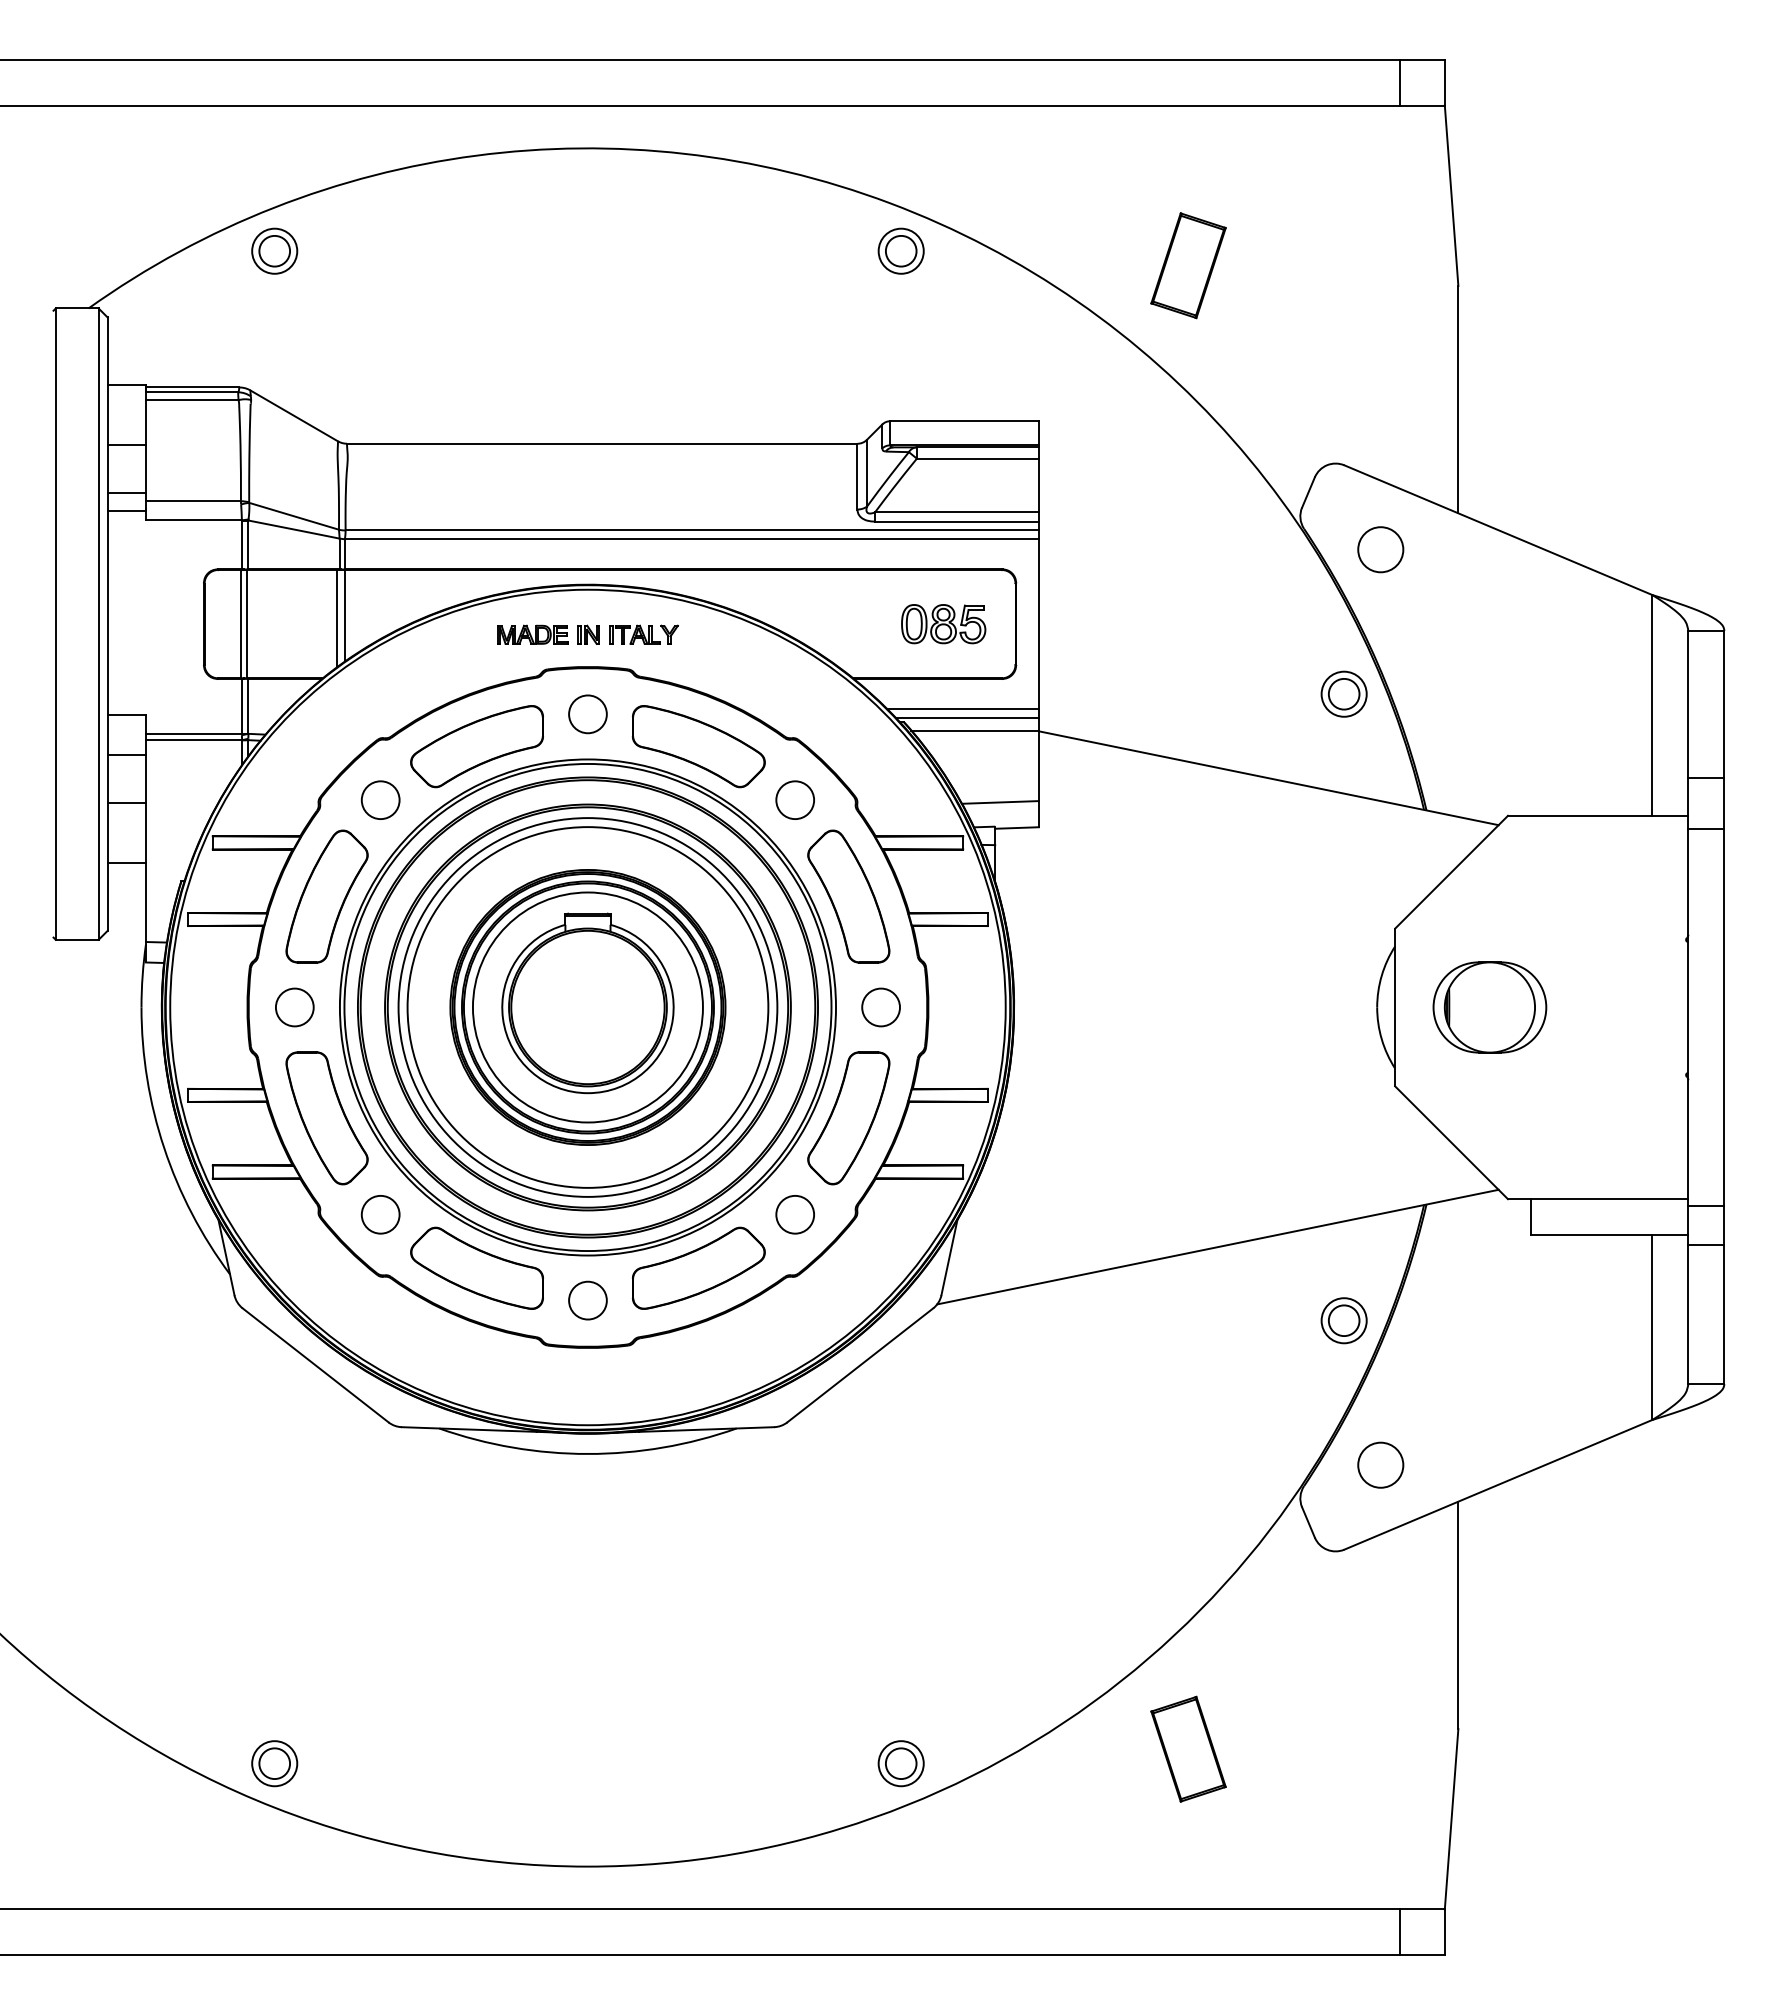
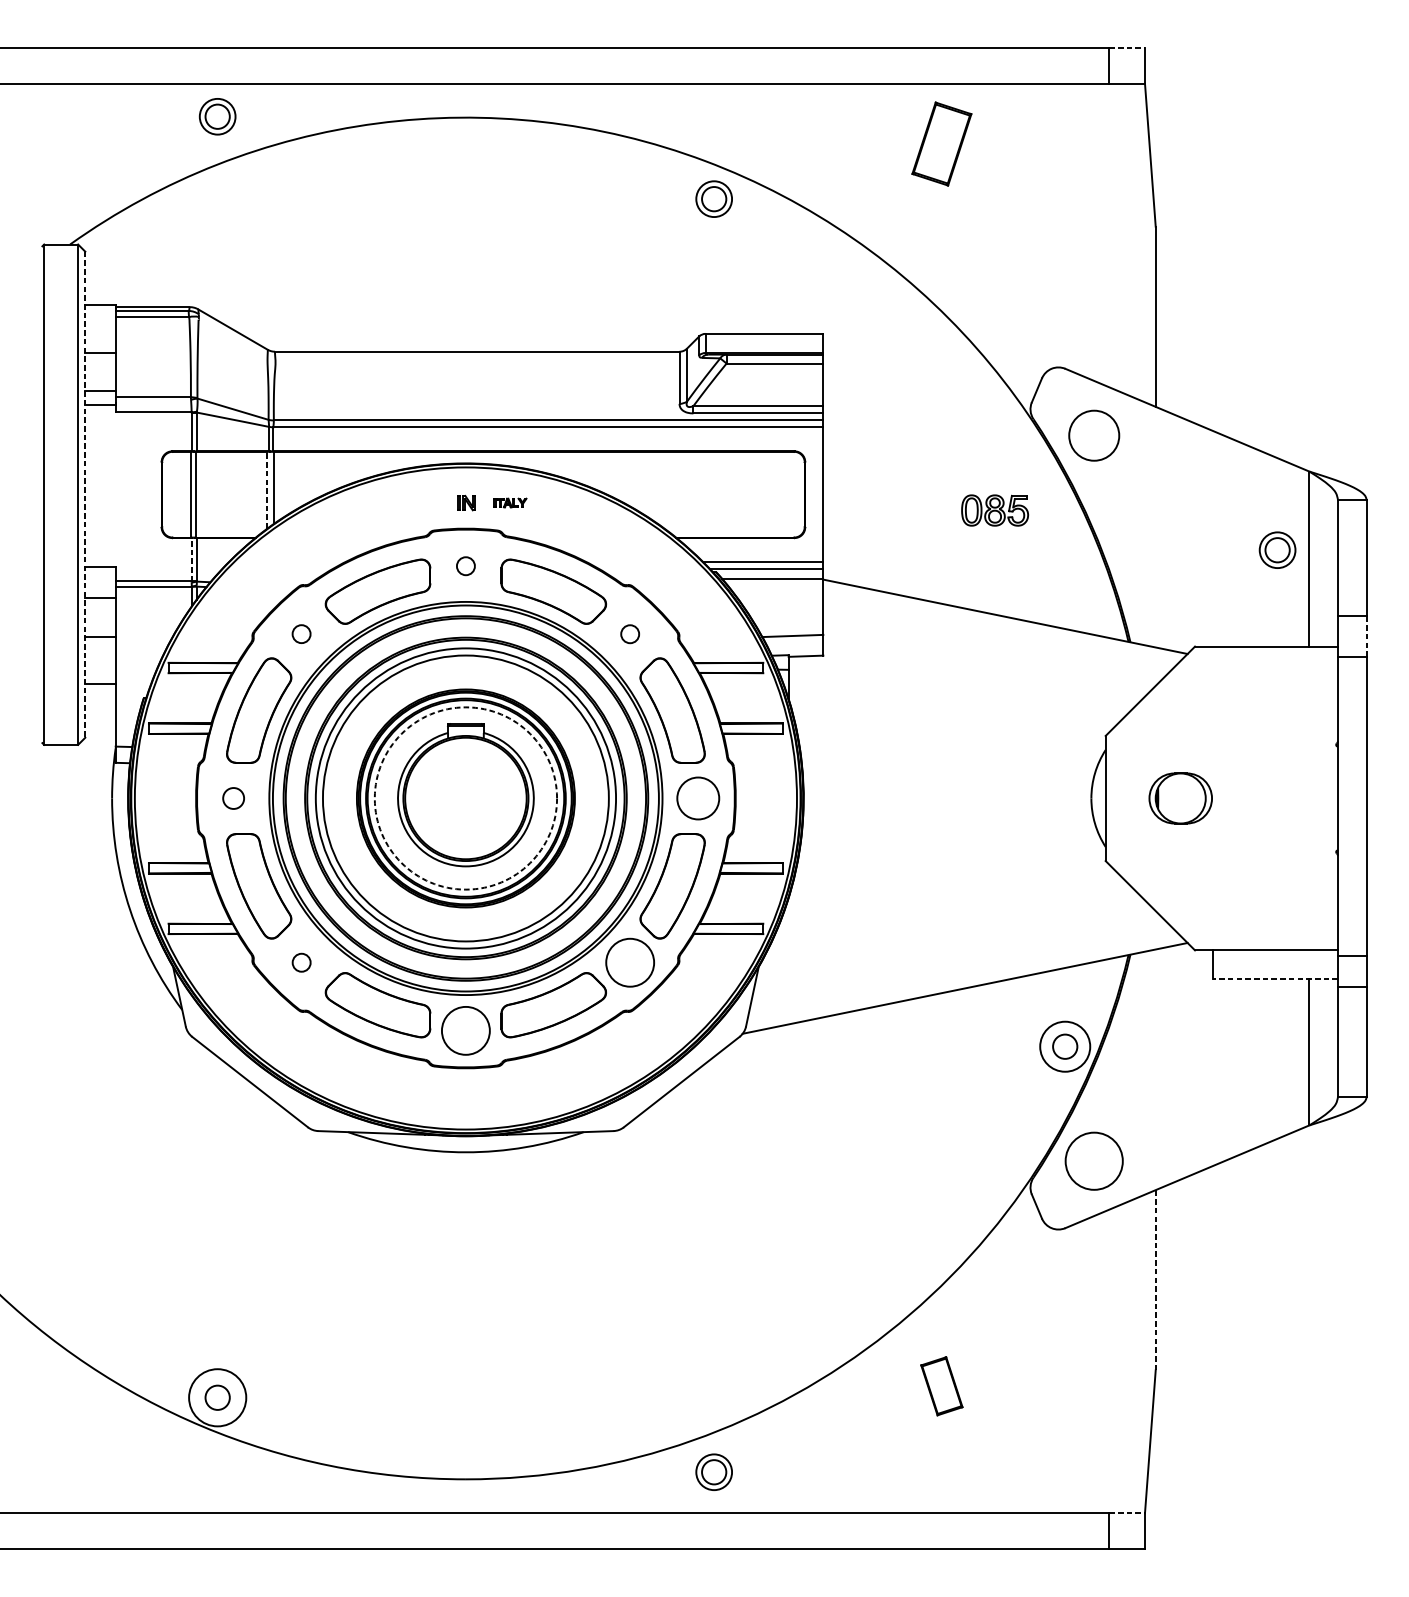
line: (1422, 60) -> (1127, 48), solid -> dashed
part: (274, 250) -> (217, 116), moved
part: (1188, 265) -> (941, 143), moved
circle: (1380, 549) -> (1094, 435), size x1.4
line: (337, 618) -> (267, 490), solid -> dashed
line: (107, 624) -> (85, 494), solid -> dashed
part: (943, 624) -> (994, 510), moved
part: (532, 634) -> (421, 502), removed
part: (643, 634) -> (509, 502), size x0.6
part: (1343, 693) -> (1277, 549), moved
line: (241, 705) -> (191, 559), solid -> dashed
circle: (587, 714) -> (465, 566), size x0.6
circle: (380, 799) -> (301, 633), size x0.6
circle: (795, 800) -> (630, 634), size x0.6
line: (1724, 803) -> (1366, 636), solid -> dashed
circle: (294, 1007) -> (233, 798), size x0.7
circle: (587, 1007) -> (465, 798), solid -> dashed
circle: (880, 1007) -> (697, 798), size x1.4
part: (1489, 1007) -> (1180, 798), size x0.7
circle: (380, 1214) -> (301, 962), size x0.6
circle: (795, 1214) -> (630, 962), size x1.6
line: (1609, 1235) -> (1275, 979), solid -> dashed
circle: (587, 1300) -> (465, 1030), size x1.6
circle: (1343, 1320) -> (1064, 1046), size x1.4
circle: (1380, 1464) -> (1094, 1160), size x1.6
line: (1458, 1615) -> (1155, 1280), solid -> dashed
part: (1188, 1748) -> (941, 1385), size x0.7
circle: (274, 1763) -> (217, 1397), size x1.6
part: (900, 1763) -> (713, 1472), moved
line: (1422, 1909) -> (1127, 1513), solid -> dashed

